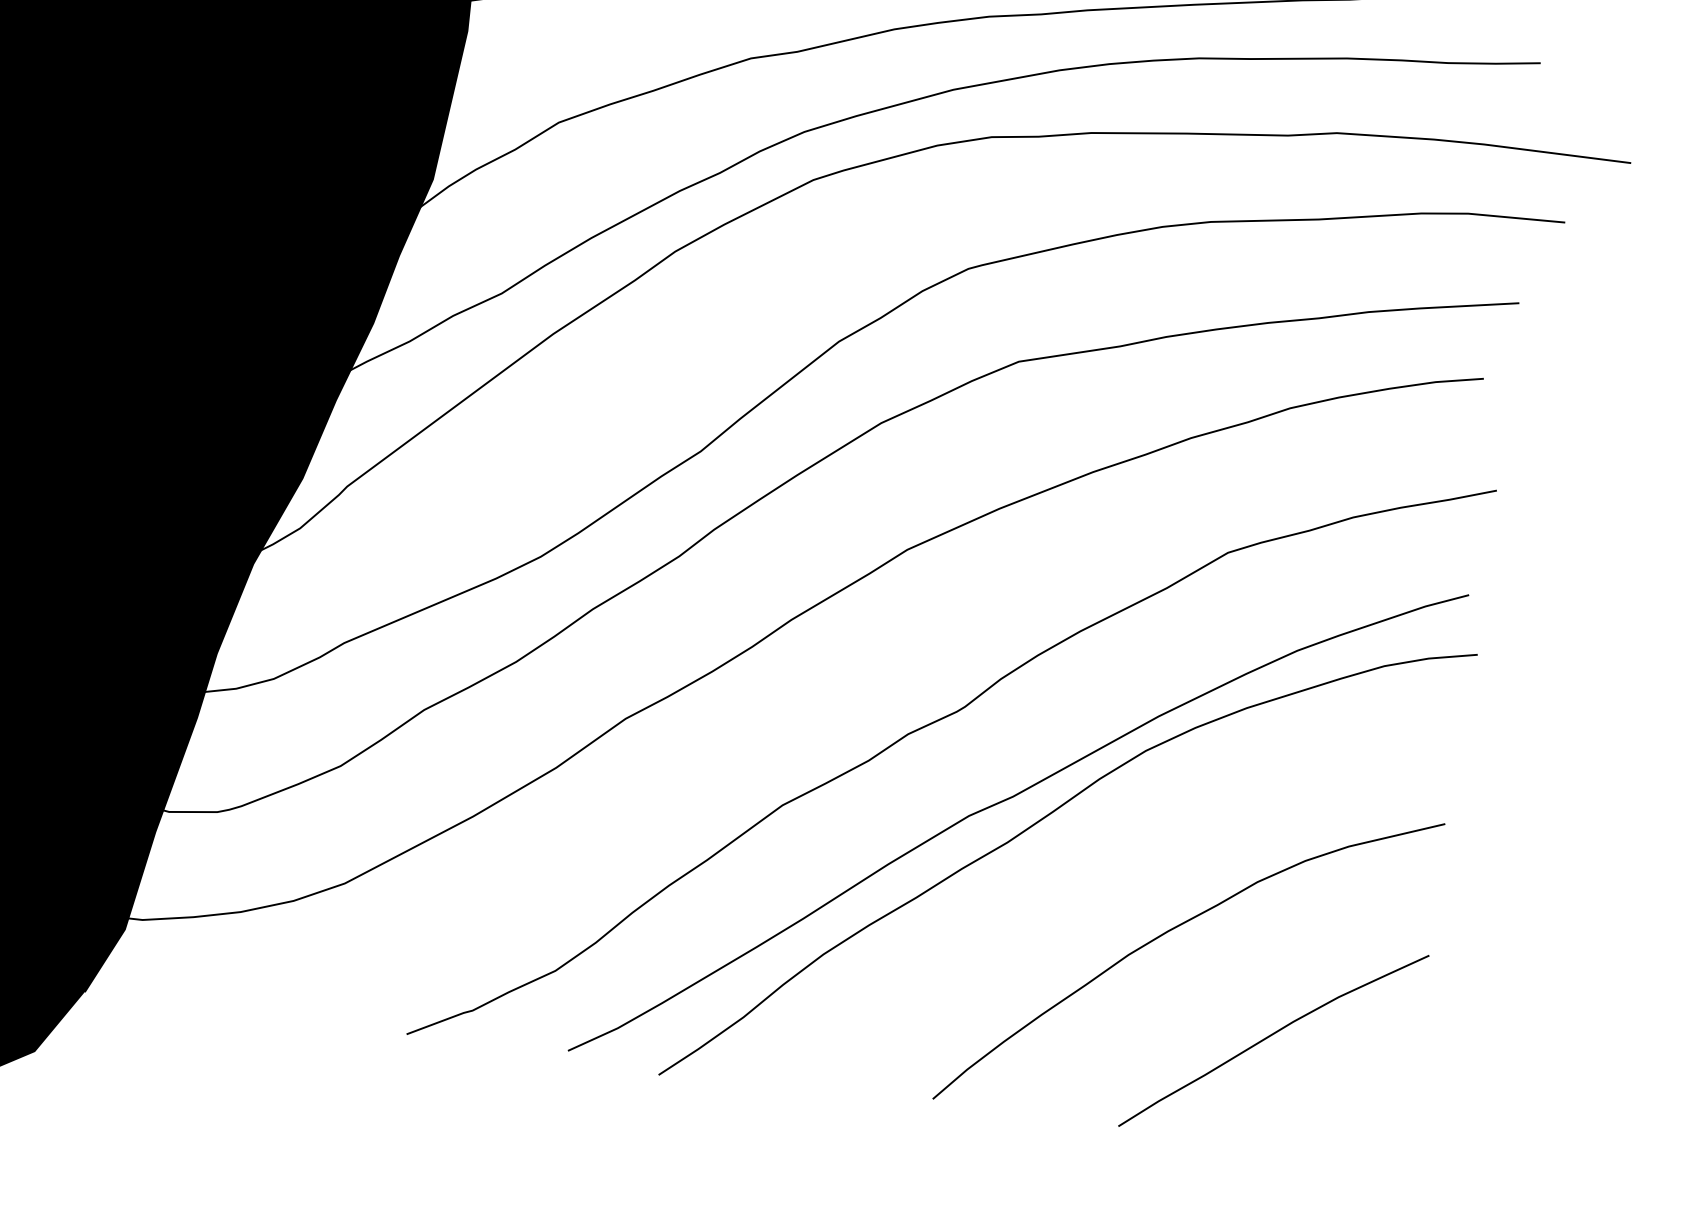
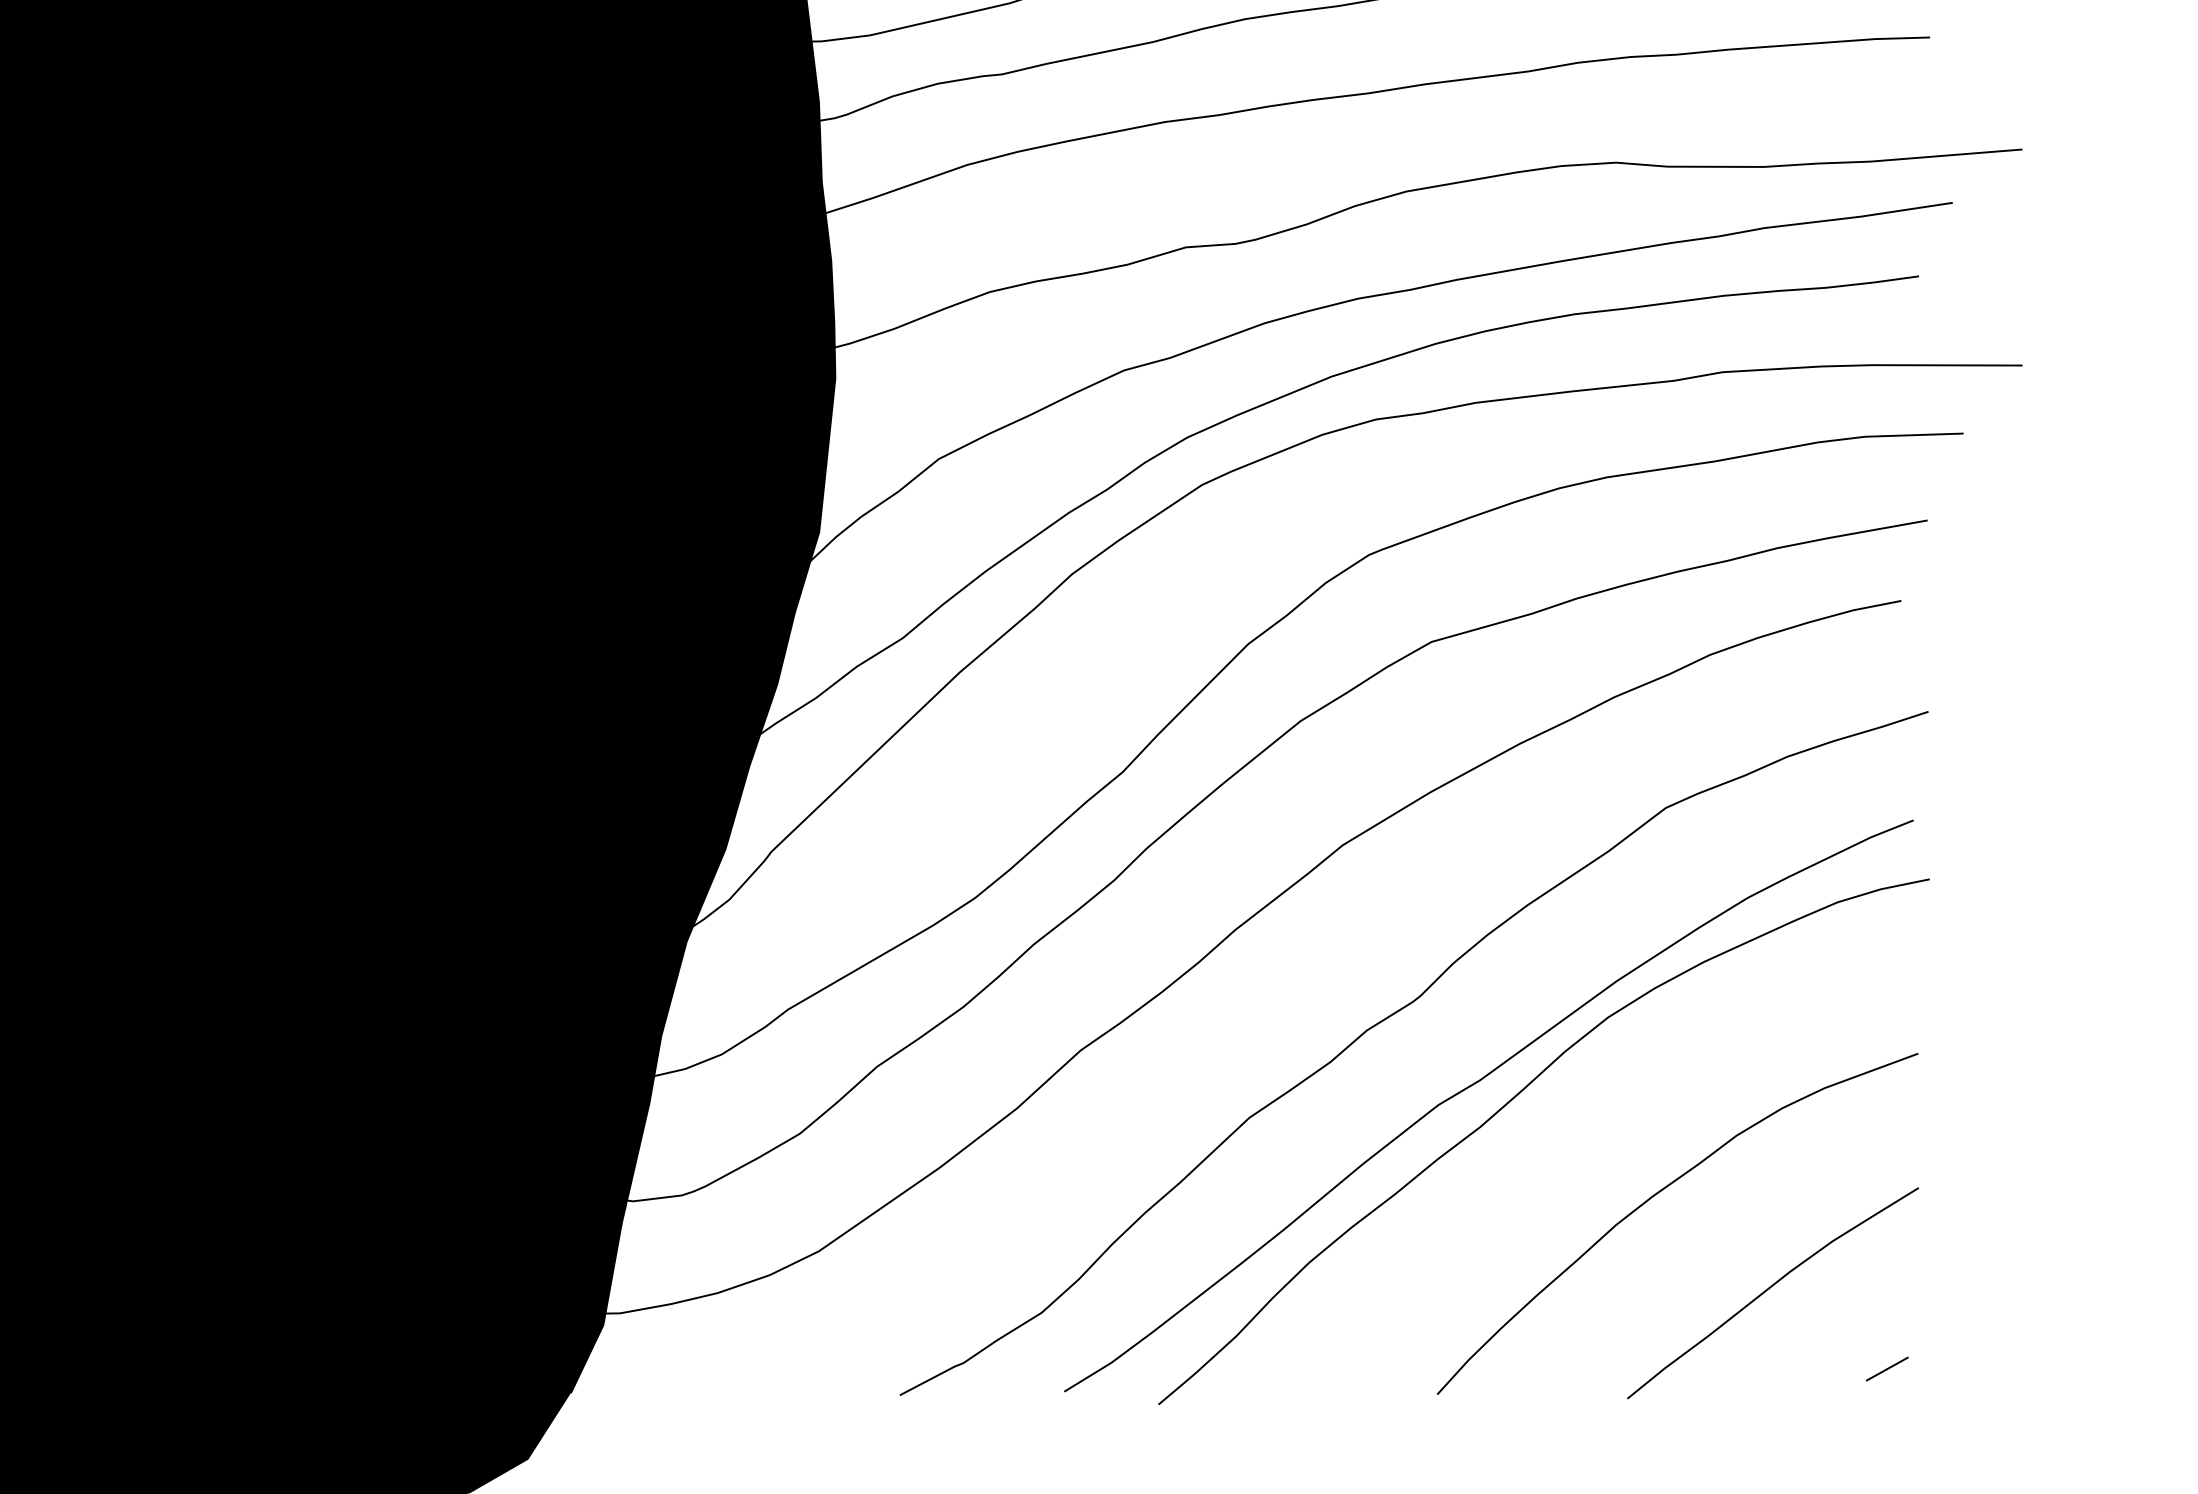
line: (1376, 1128) -> (1887, 1368), added

